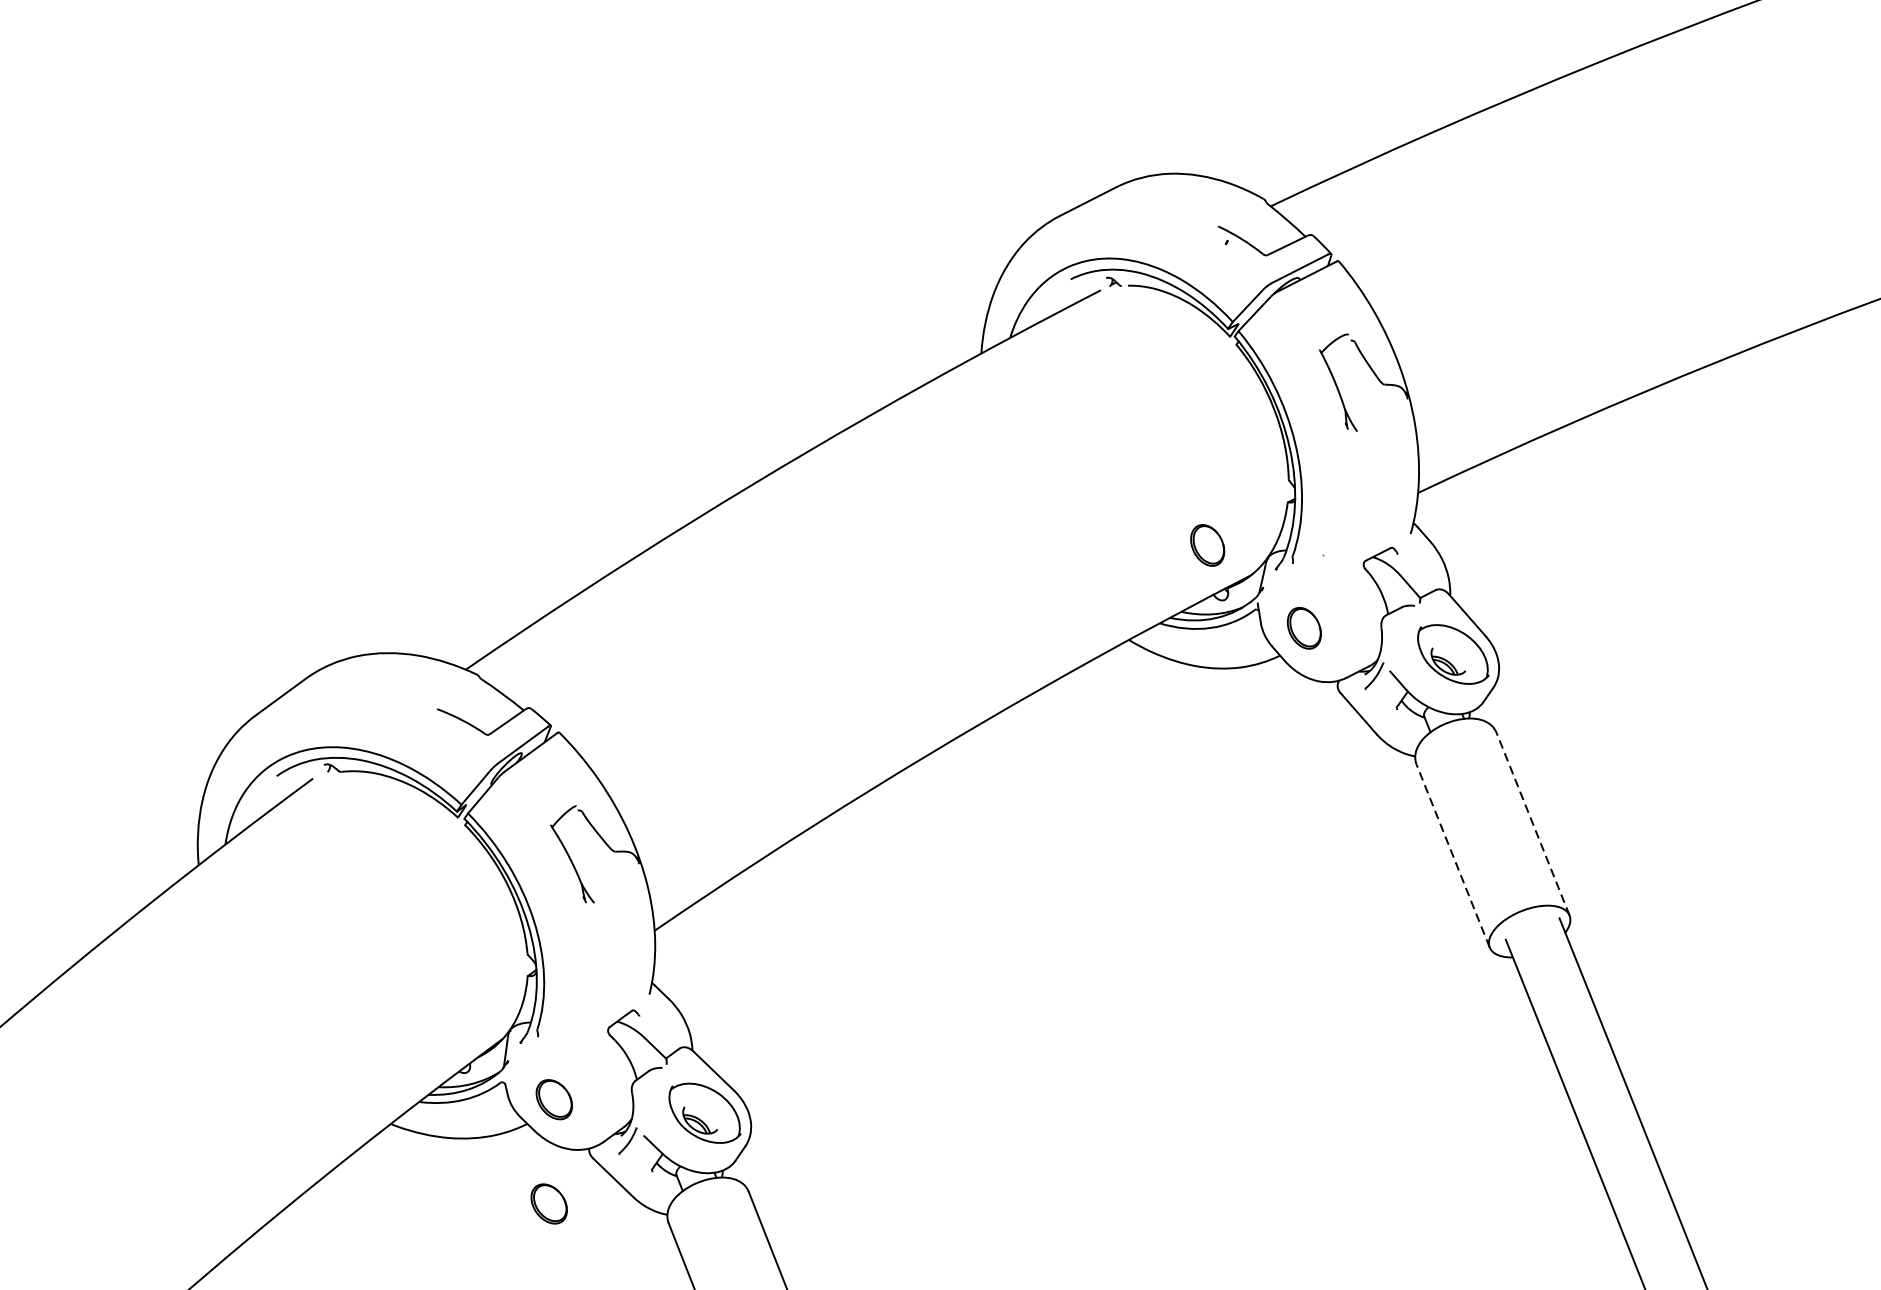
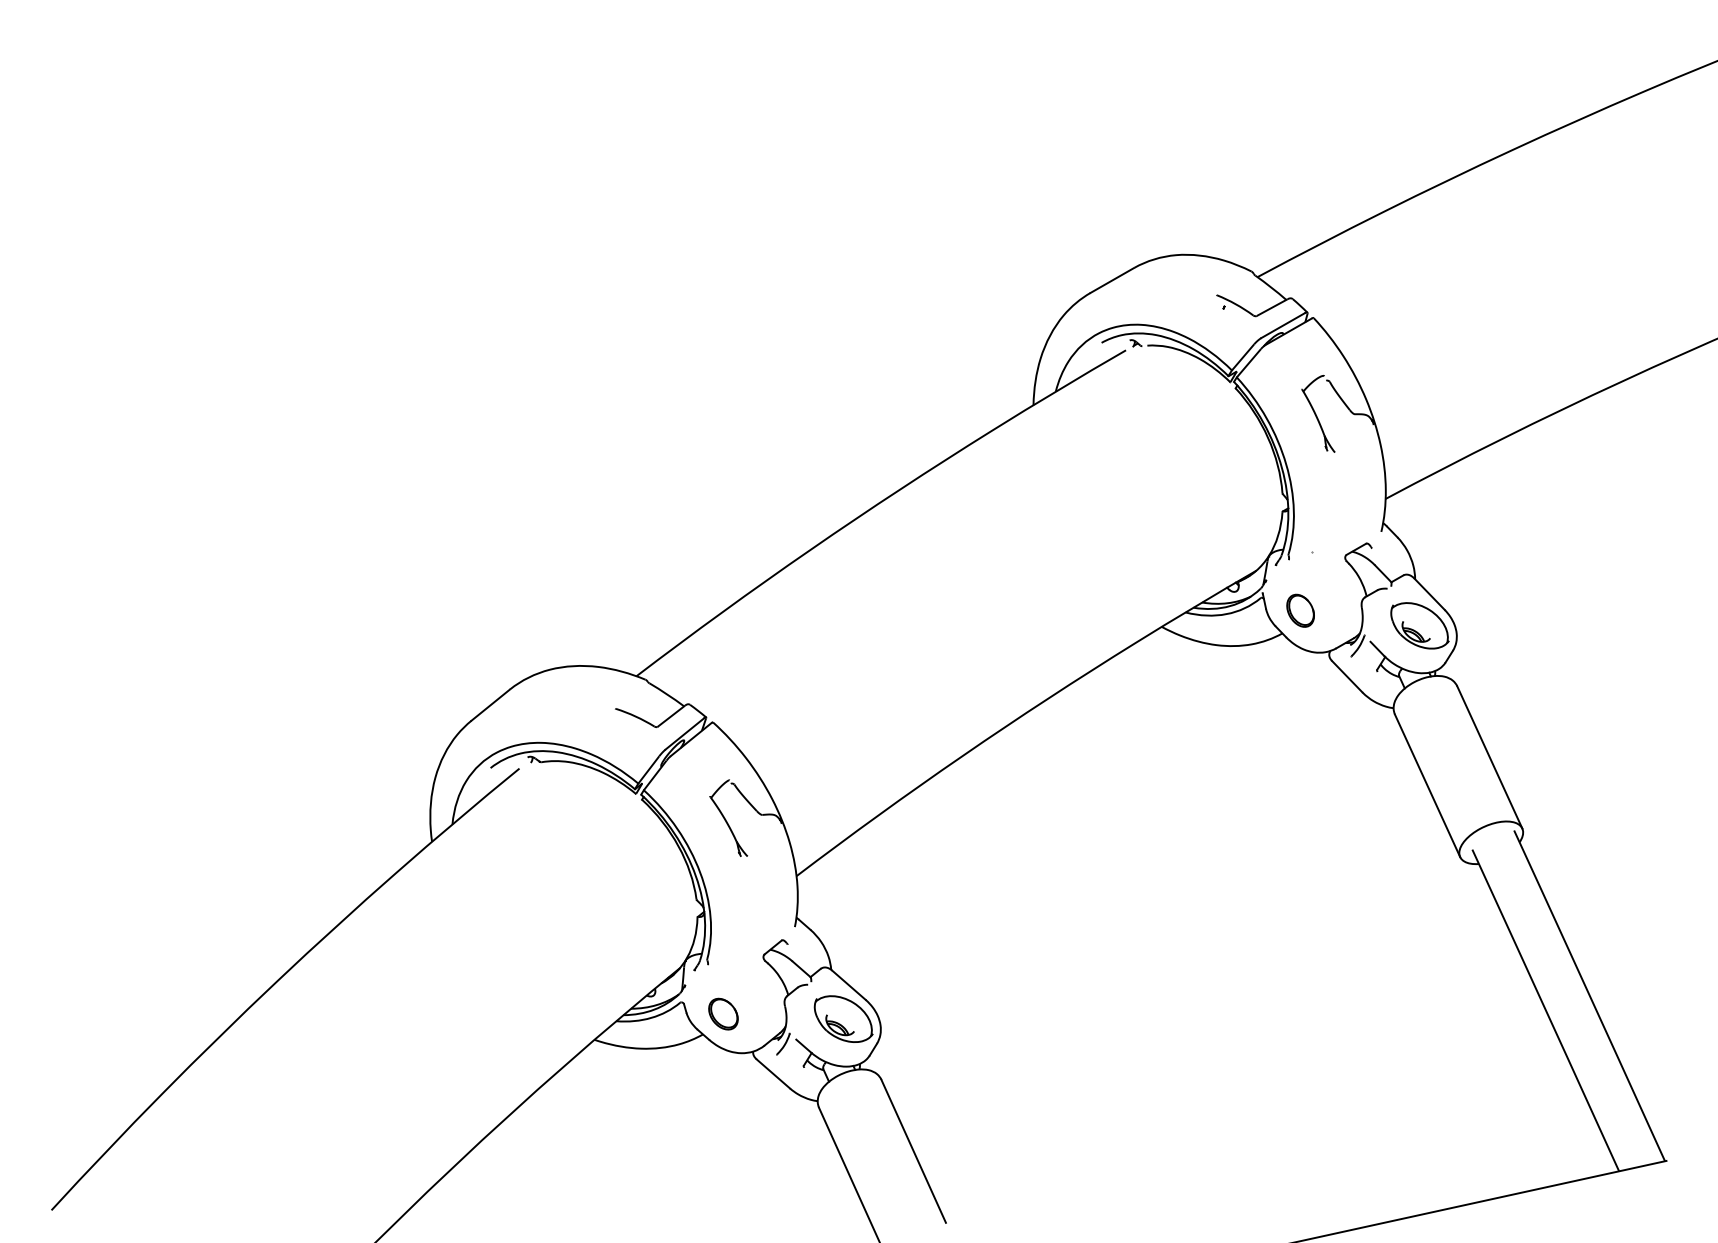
part: (1207, 545) -> (1220, 548), removed
line: (1532, 822) -> (1489, 756), dashed -> solid
line: (1453, 855) -> (1427, 785), dashed -> solid
part: (549, 1203) -> (723, 1096), removed

